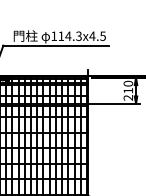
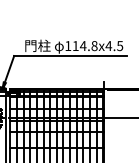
text: (78, 35) -> (94, 45), 114.3x4.5 -> 114.8x4.5

